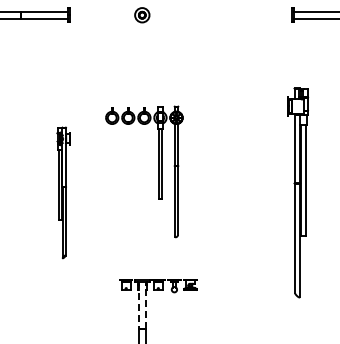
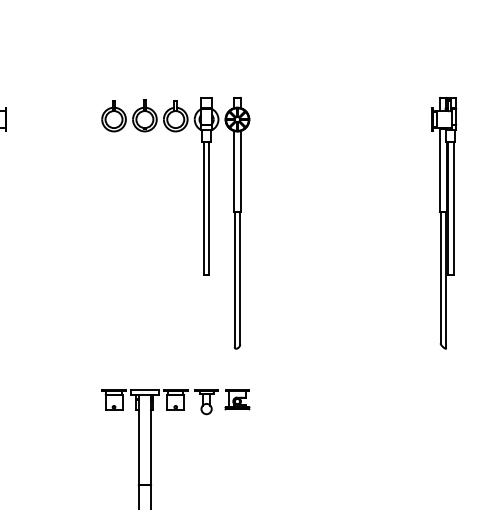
part: (158, 171) -> (202, 222), moved
part: (298, 192) -> (444, 222), size x0.62
line: (145, 305) -> (151, 439), dashed -> solid
line: (139, 306) -> (139, 441), dashed -> solid

